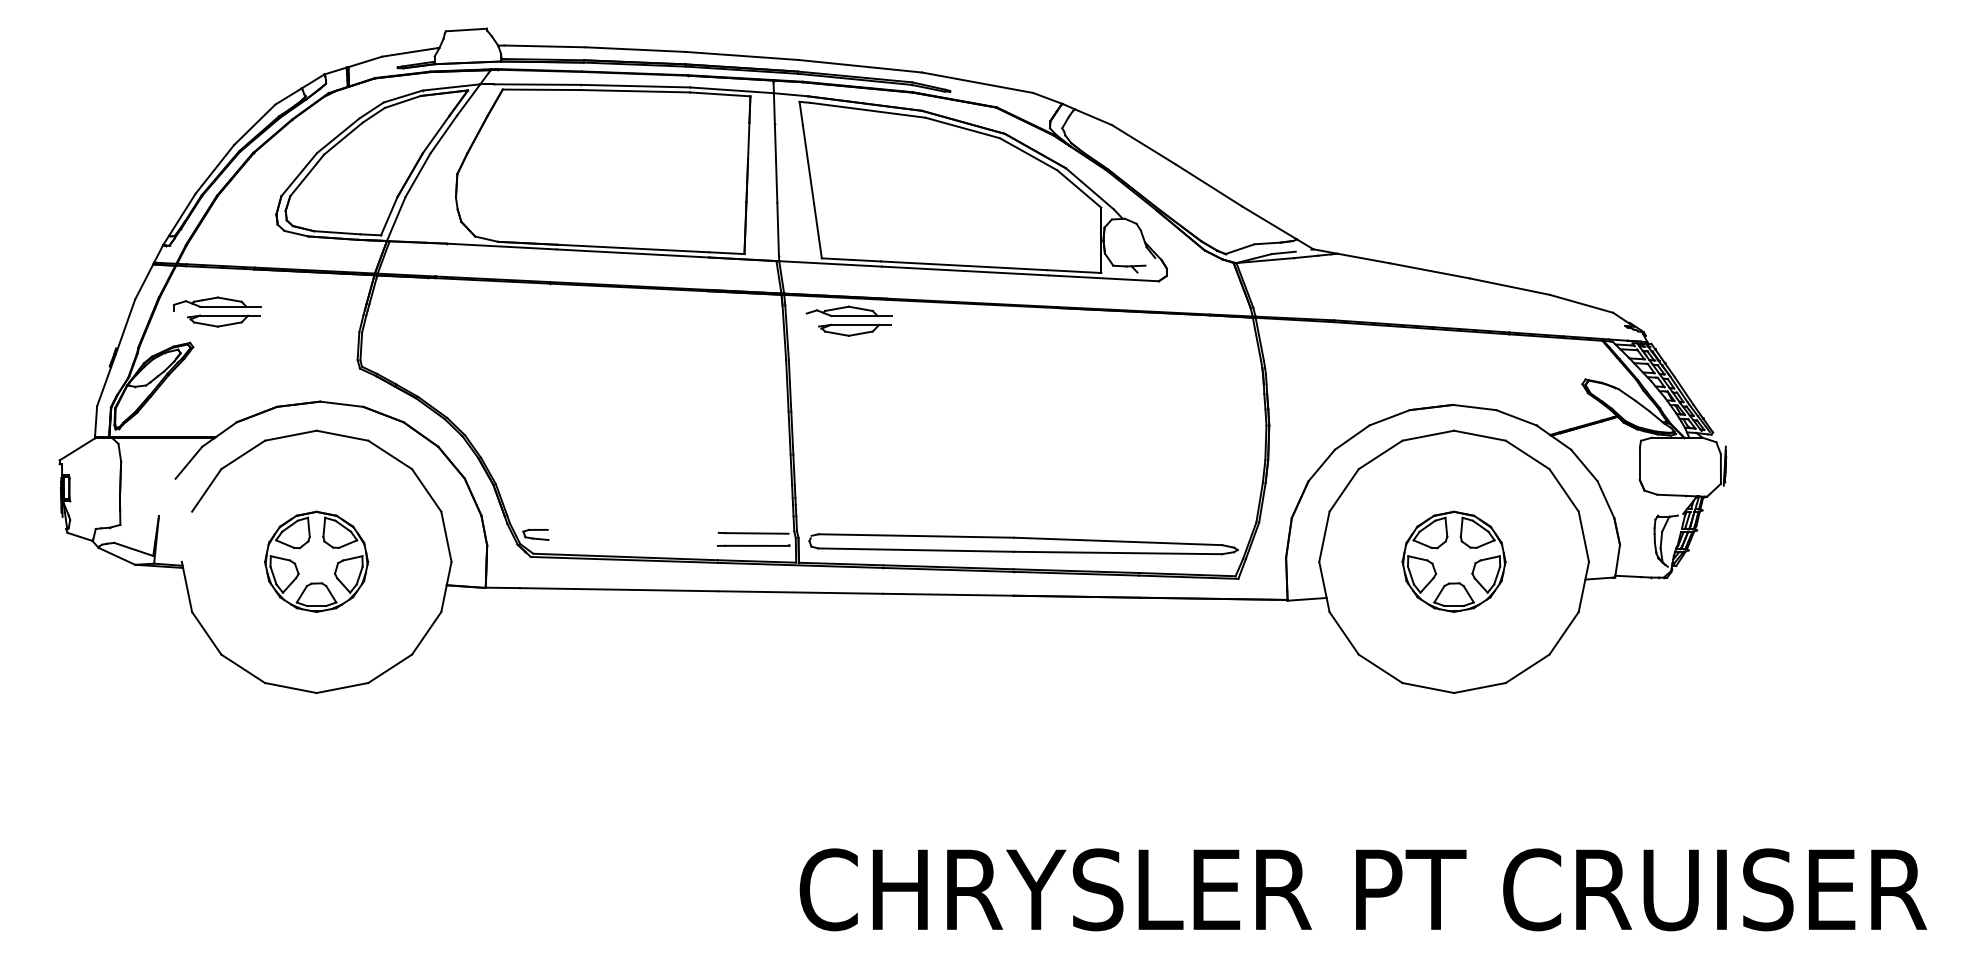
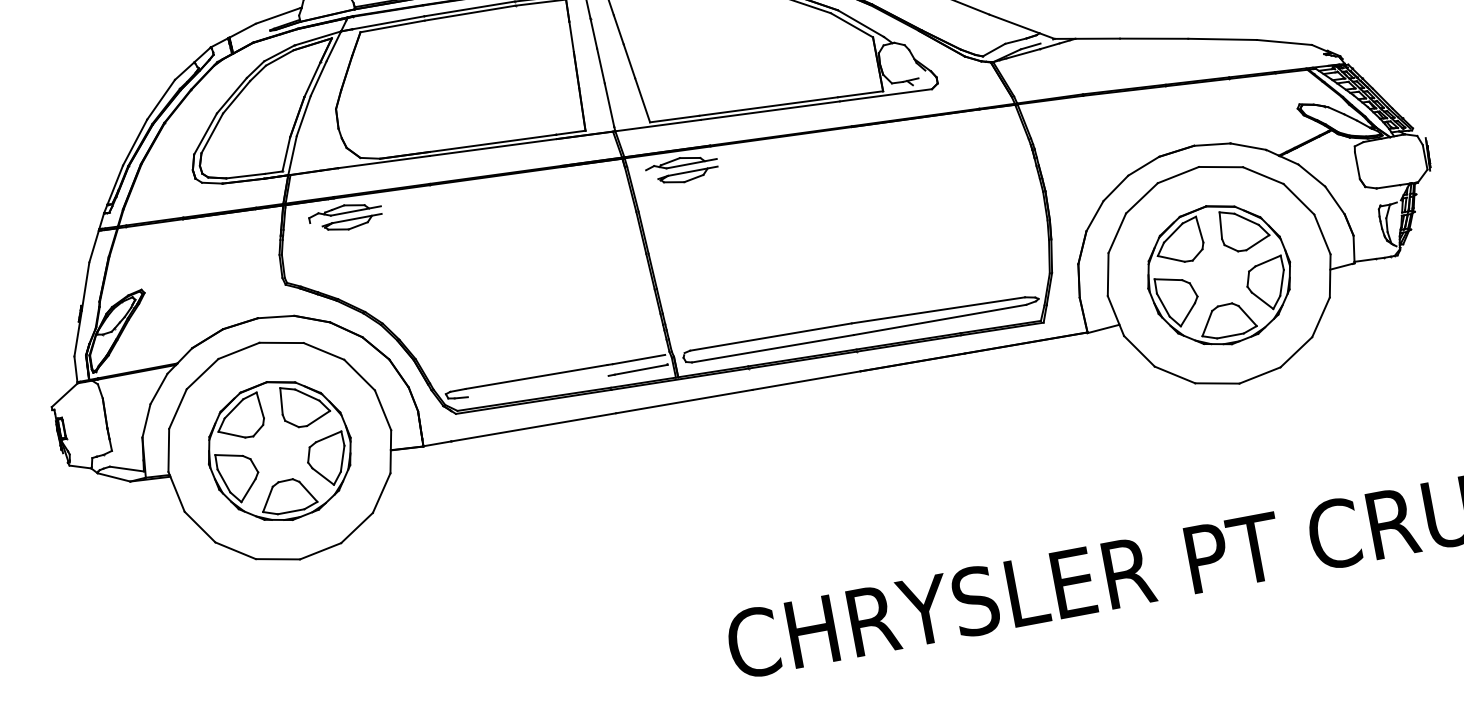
part: (217, 311) -> (346, 216), moved
line: (166, 497) -> (145, 421), added
line: (632, 530) -> (535, 376), added
line: (186, 536) -> (168, 450), added
part: (316, 561) -> (279, 450), size x1.67
part: (1453, 561) -> (1218, 275), size x1.67

